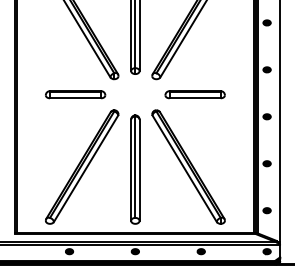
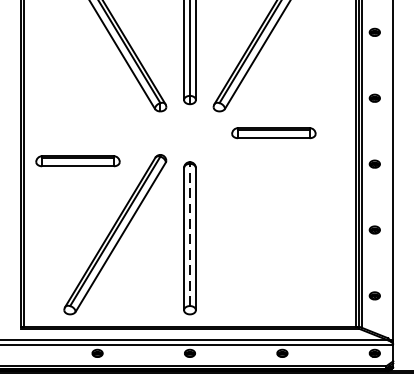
part: (75, 94) -> (77, 160), moved
part: (188, 166) -> (264, 233), removed
line: (135, 167) -> (190, 235), solid -> dashed

